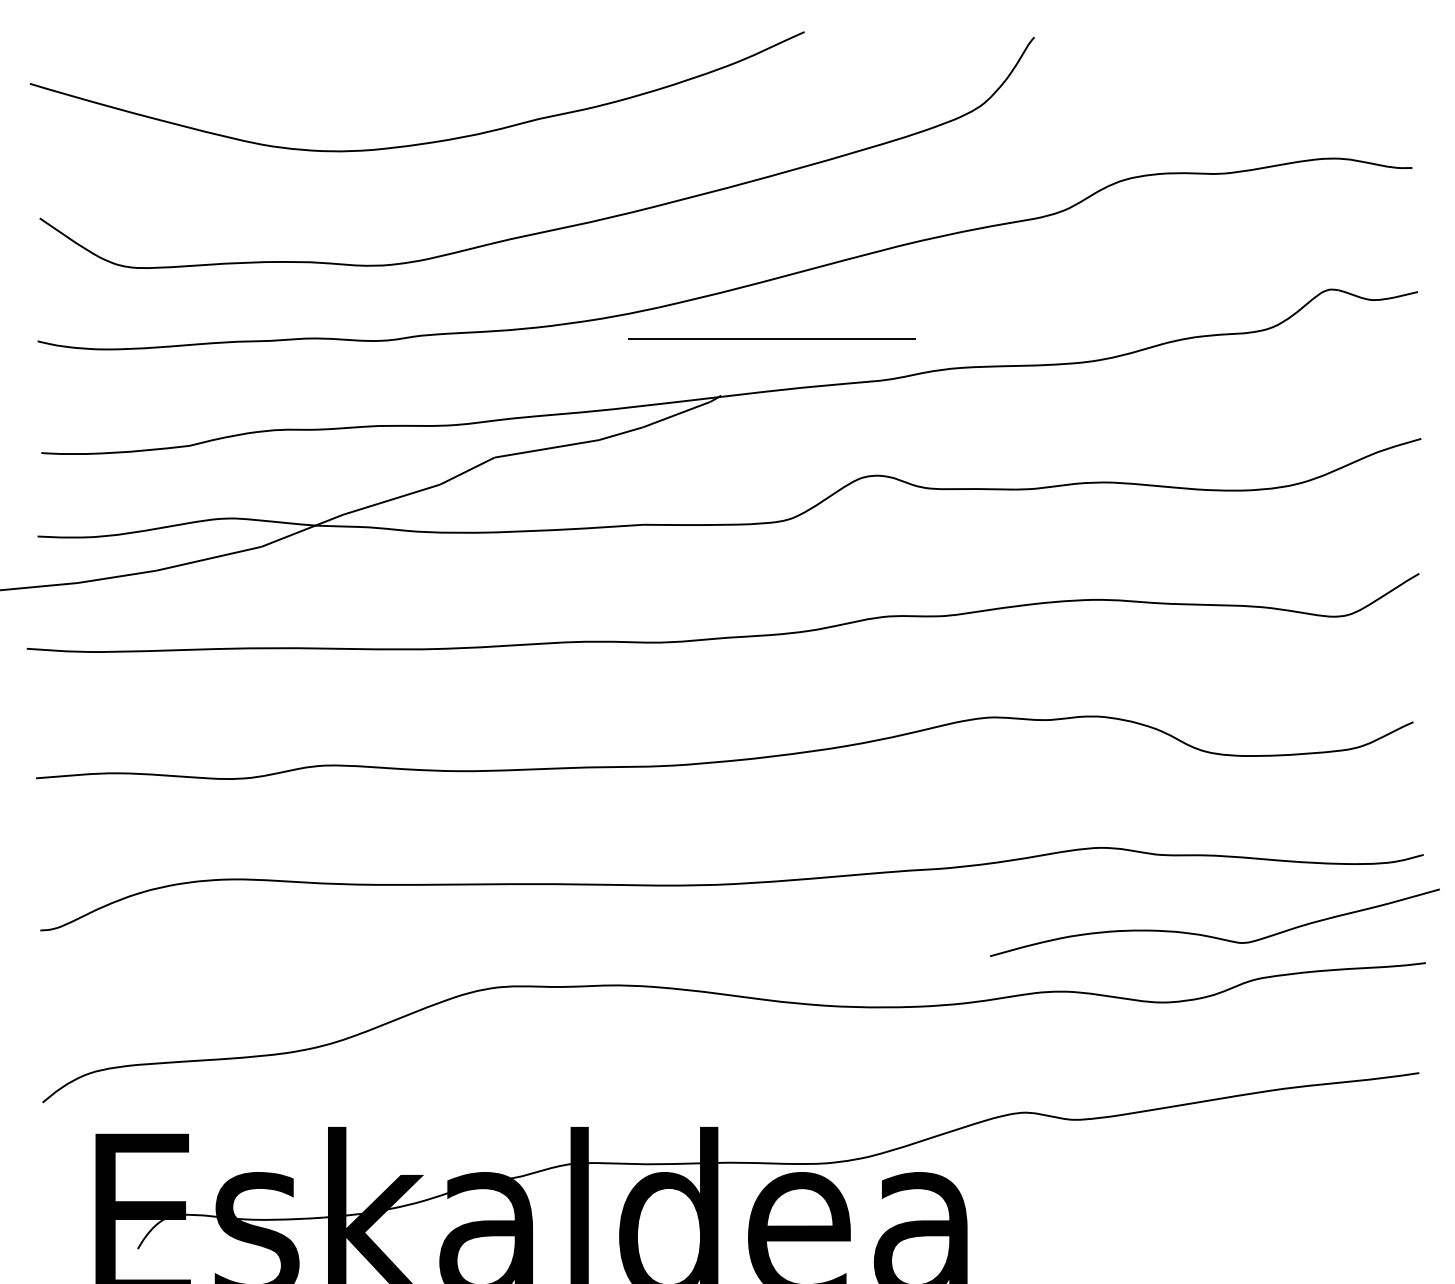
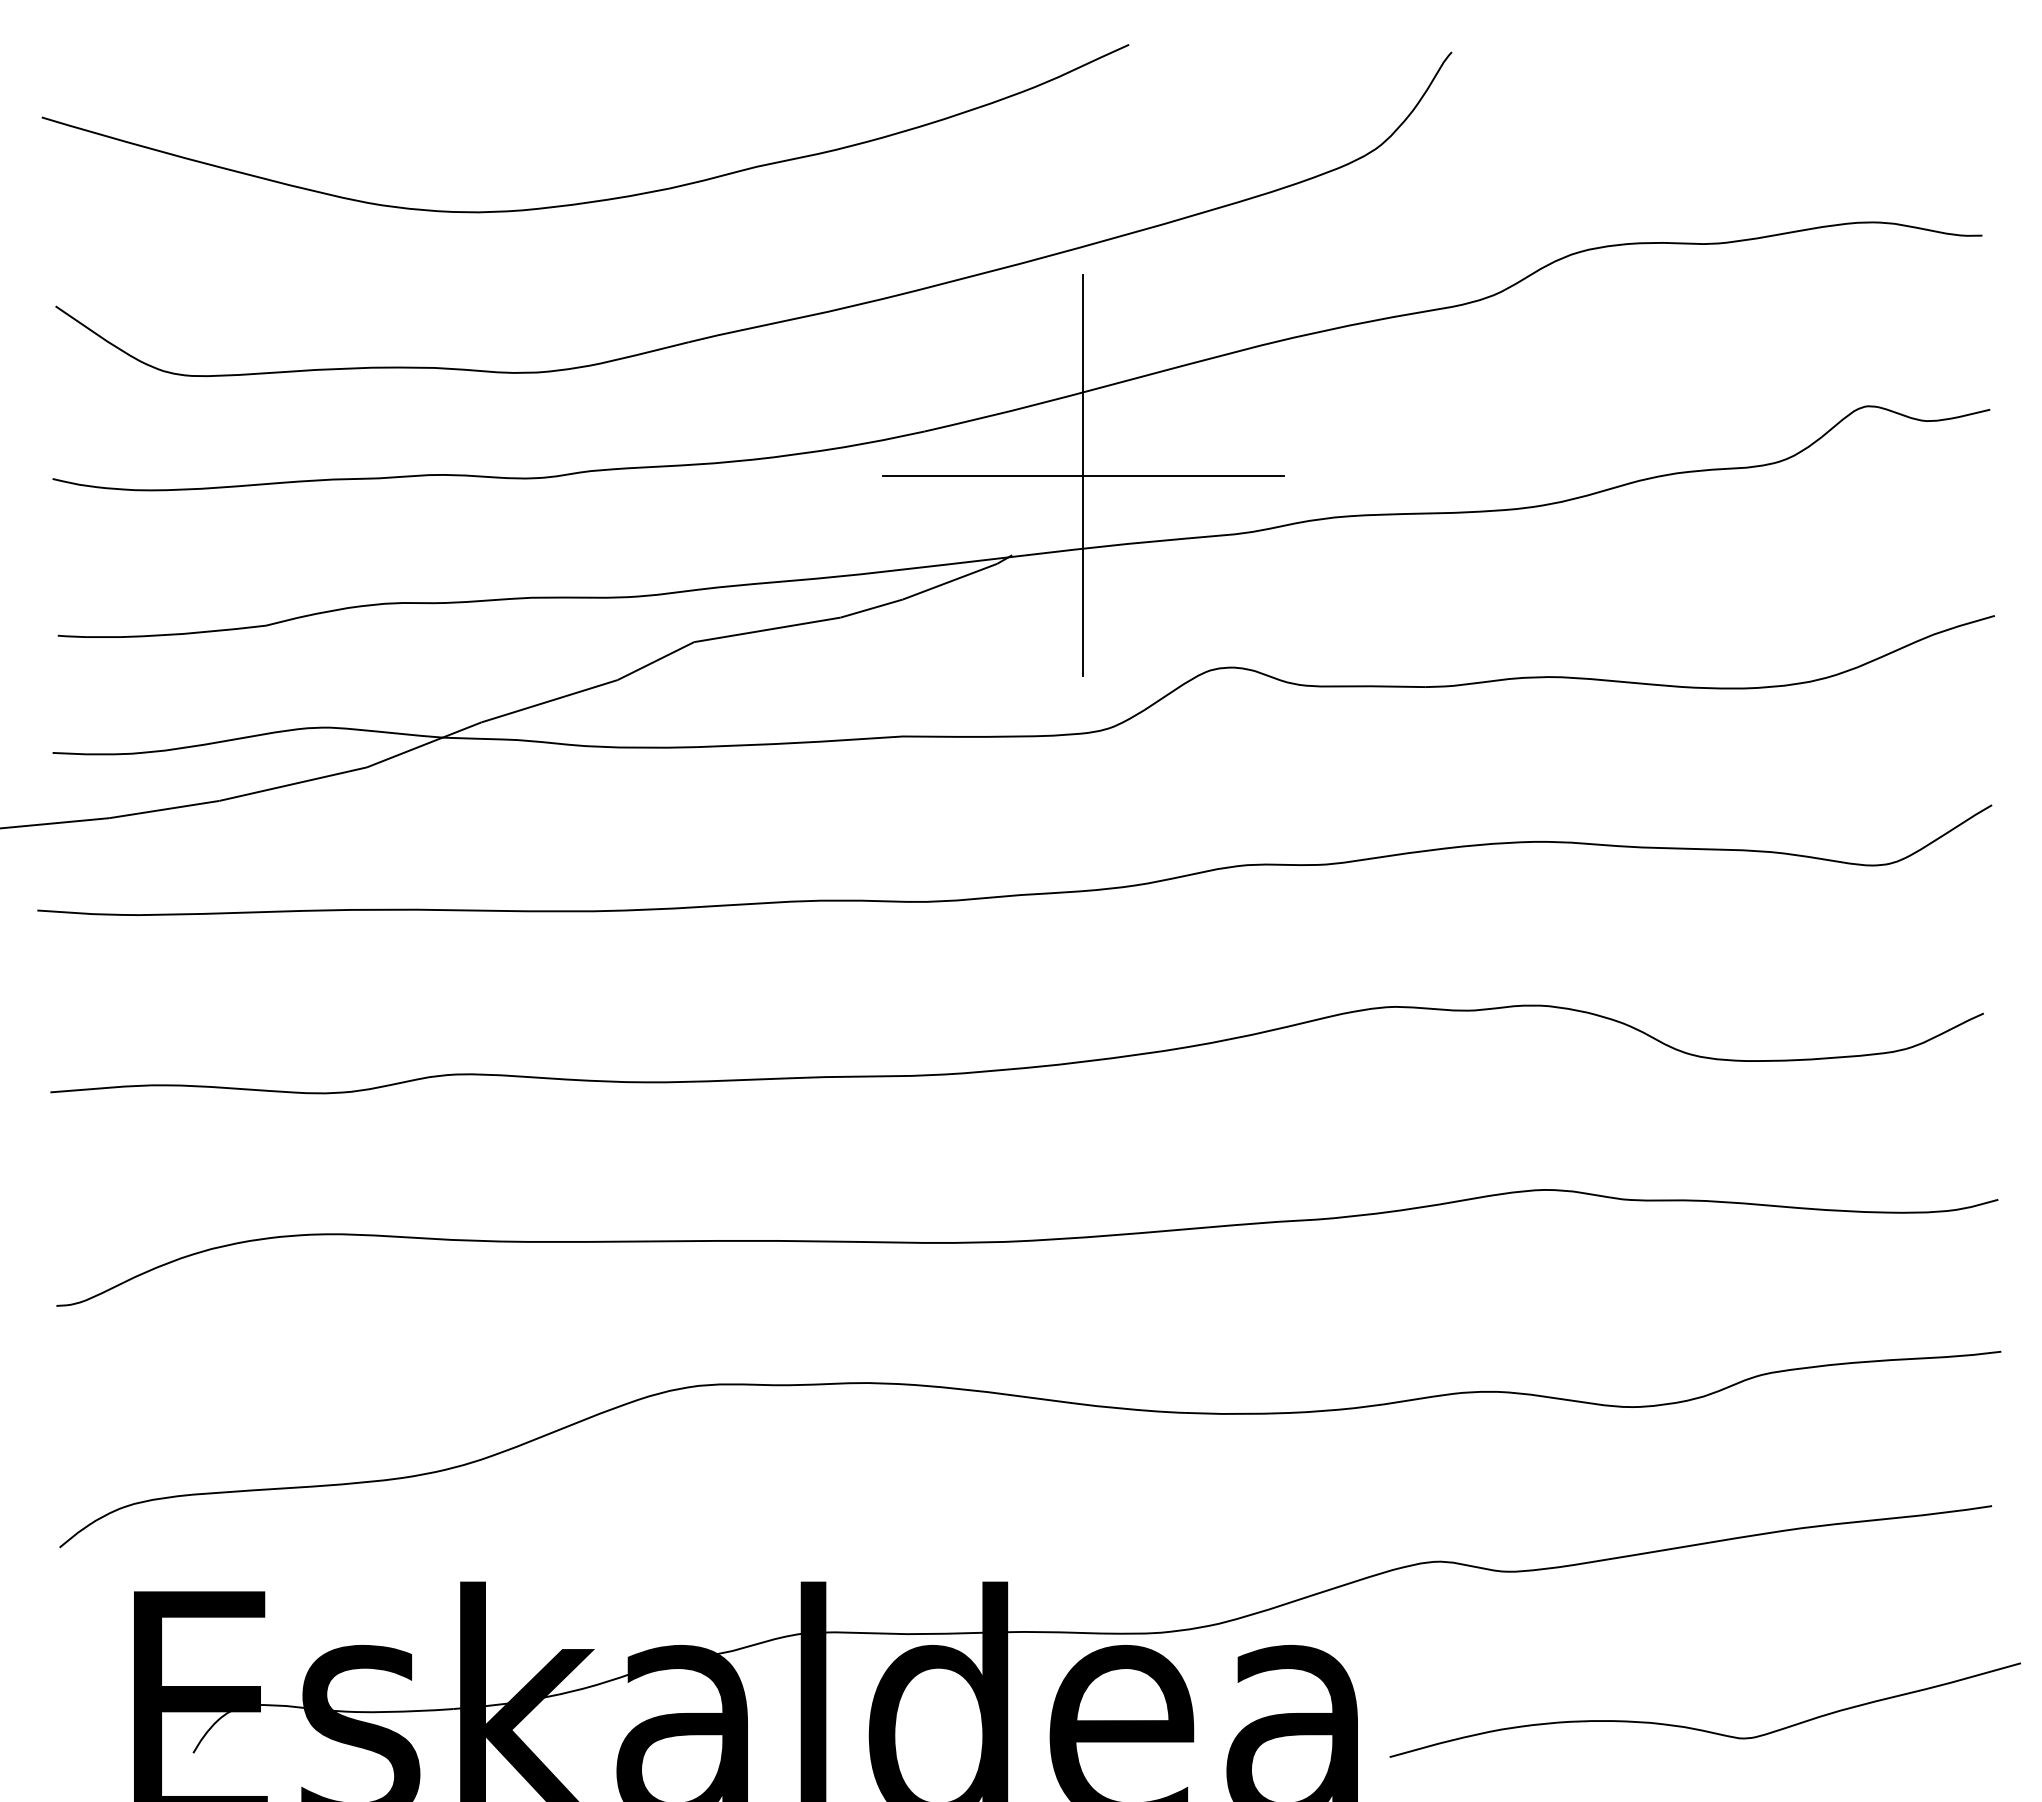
line: (772, 338) -> (1083, 475), added
curve: (1210, 935) -> (1698, 1728), moved

